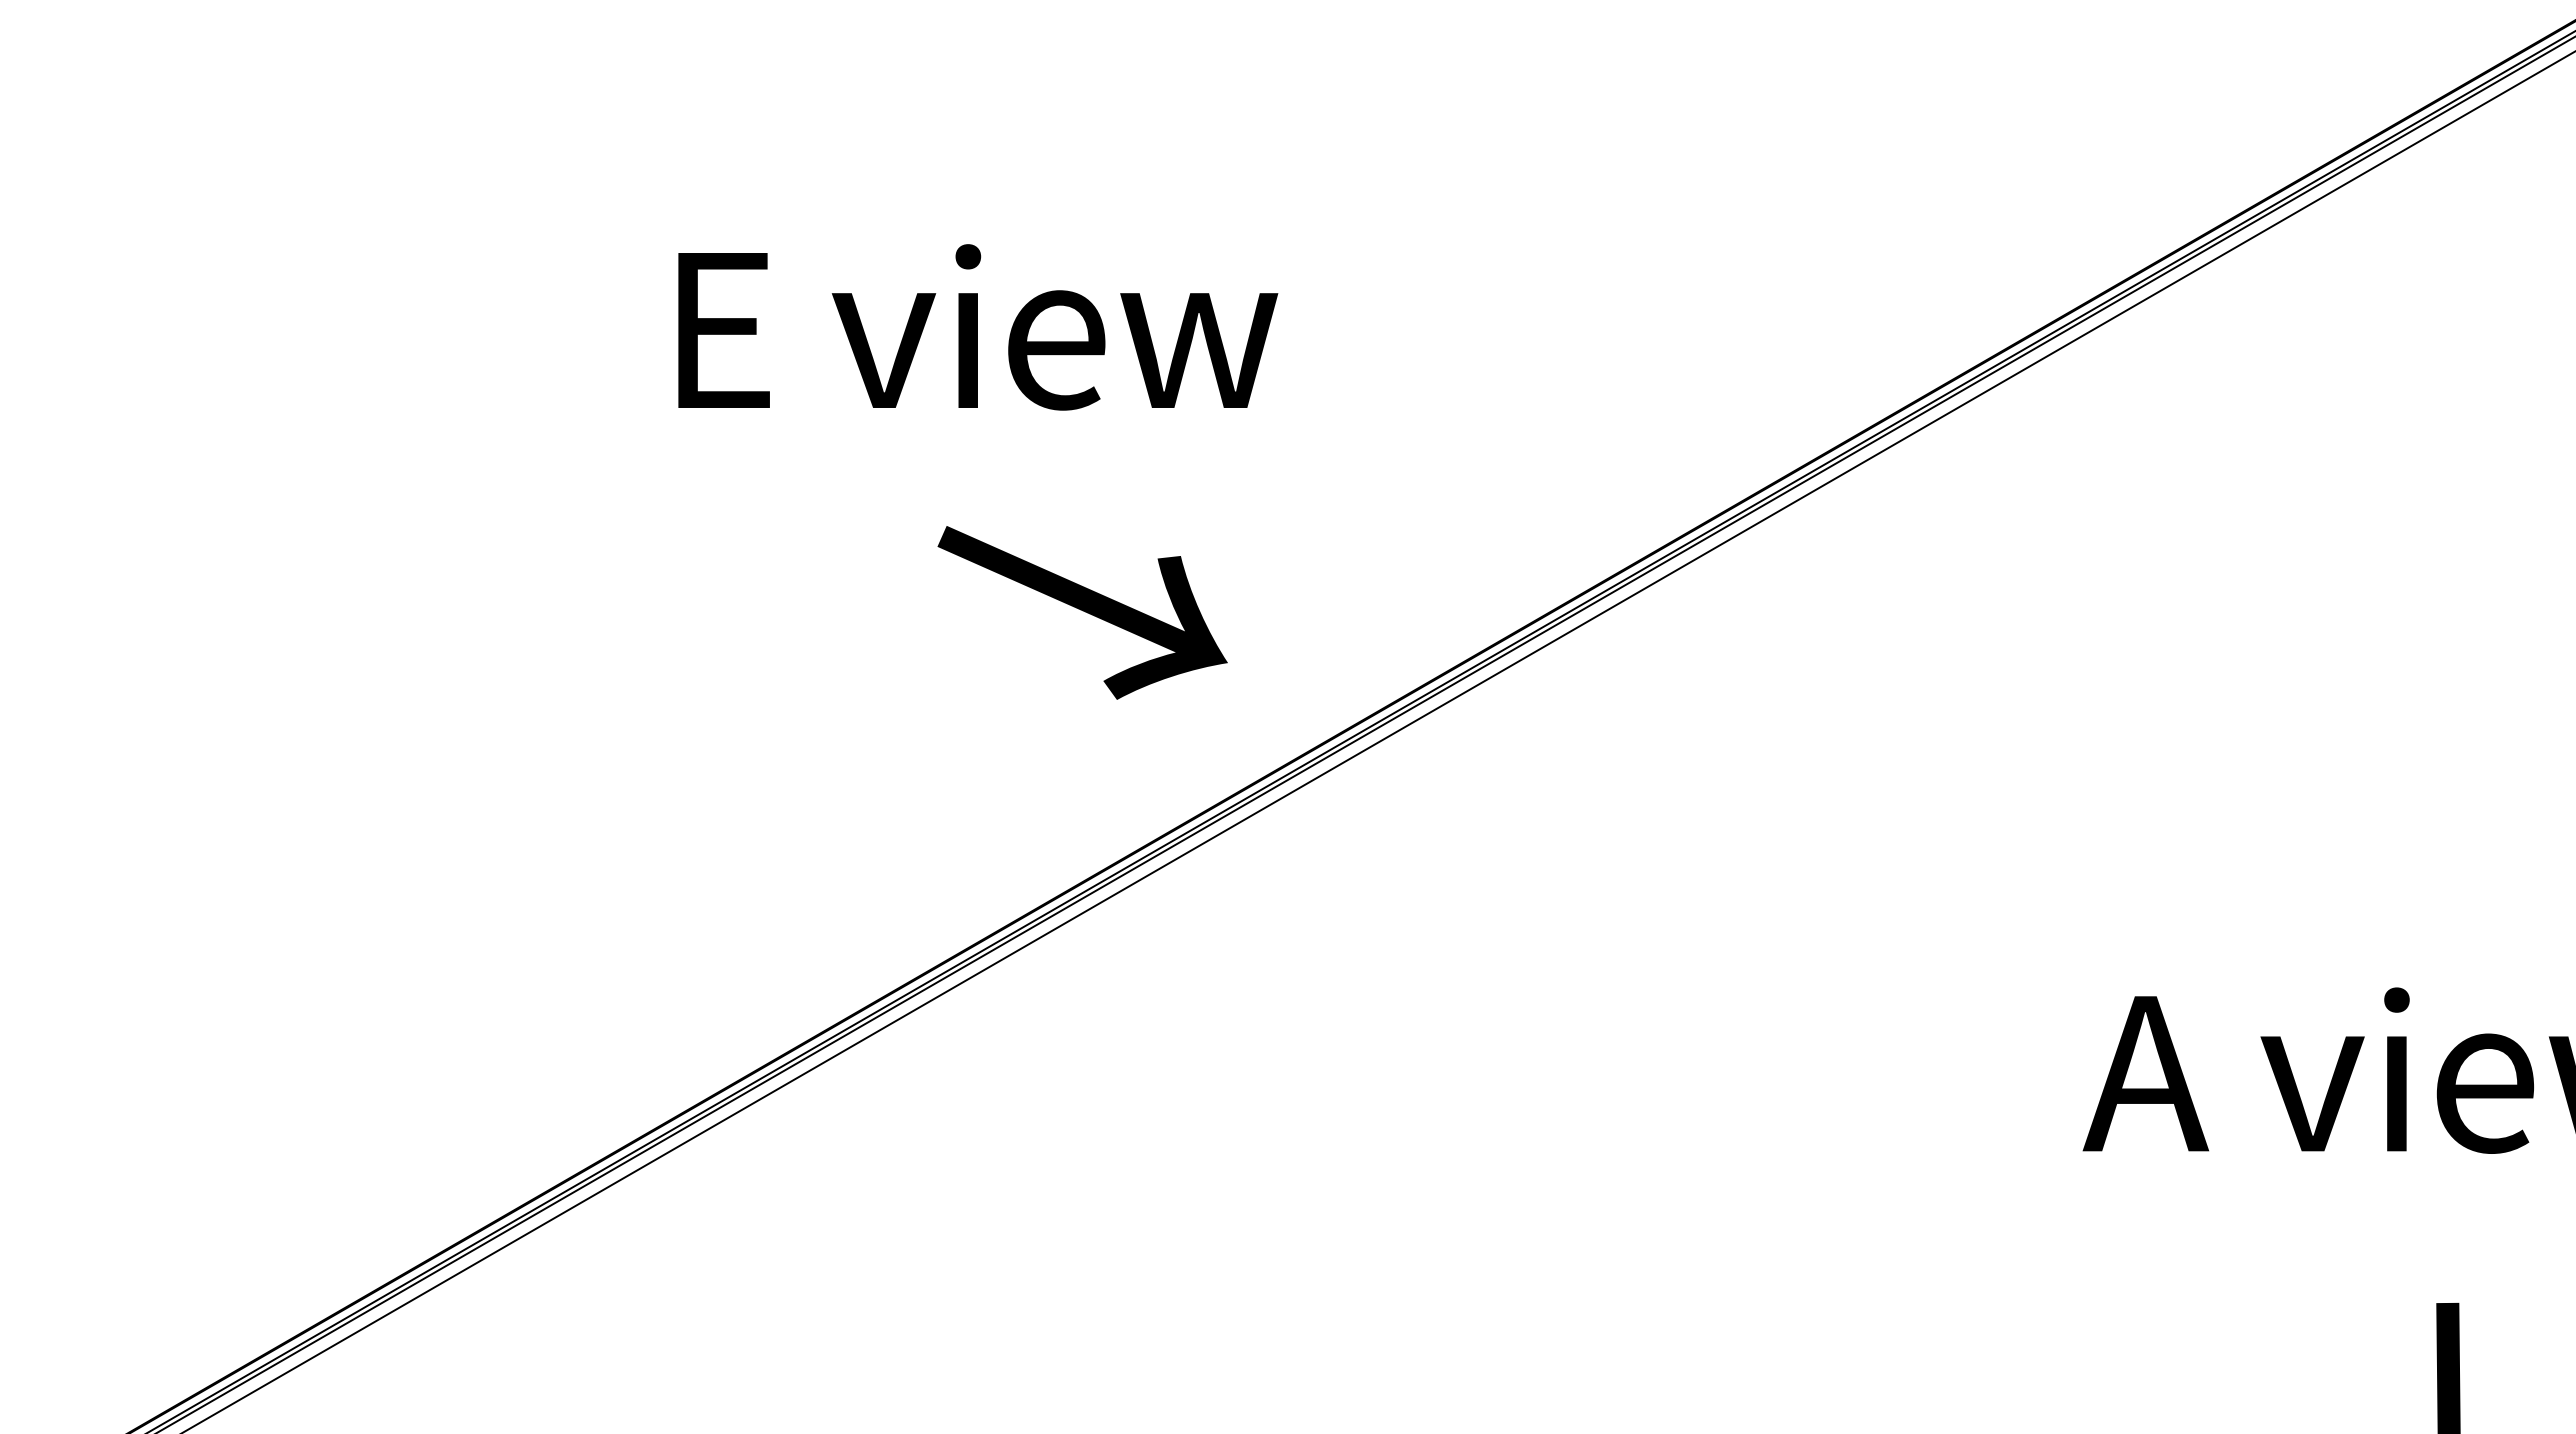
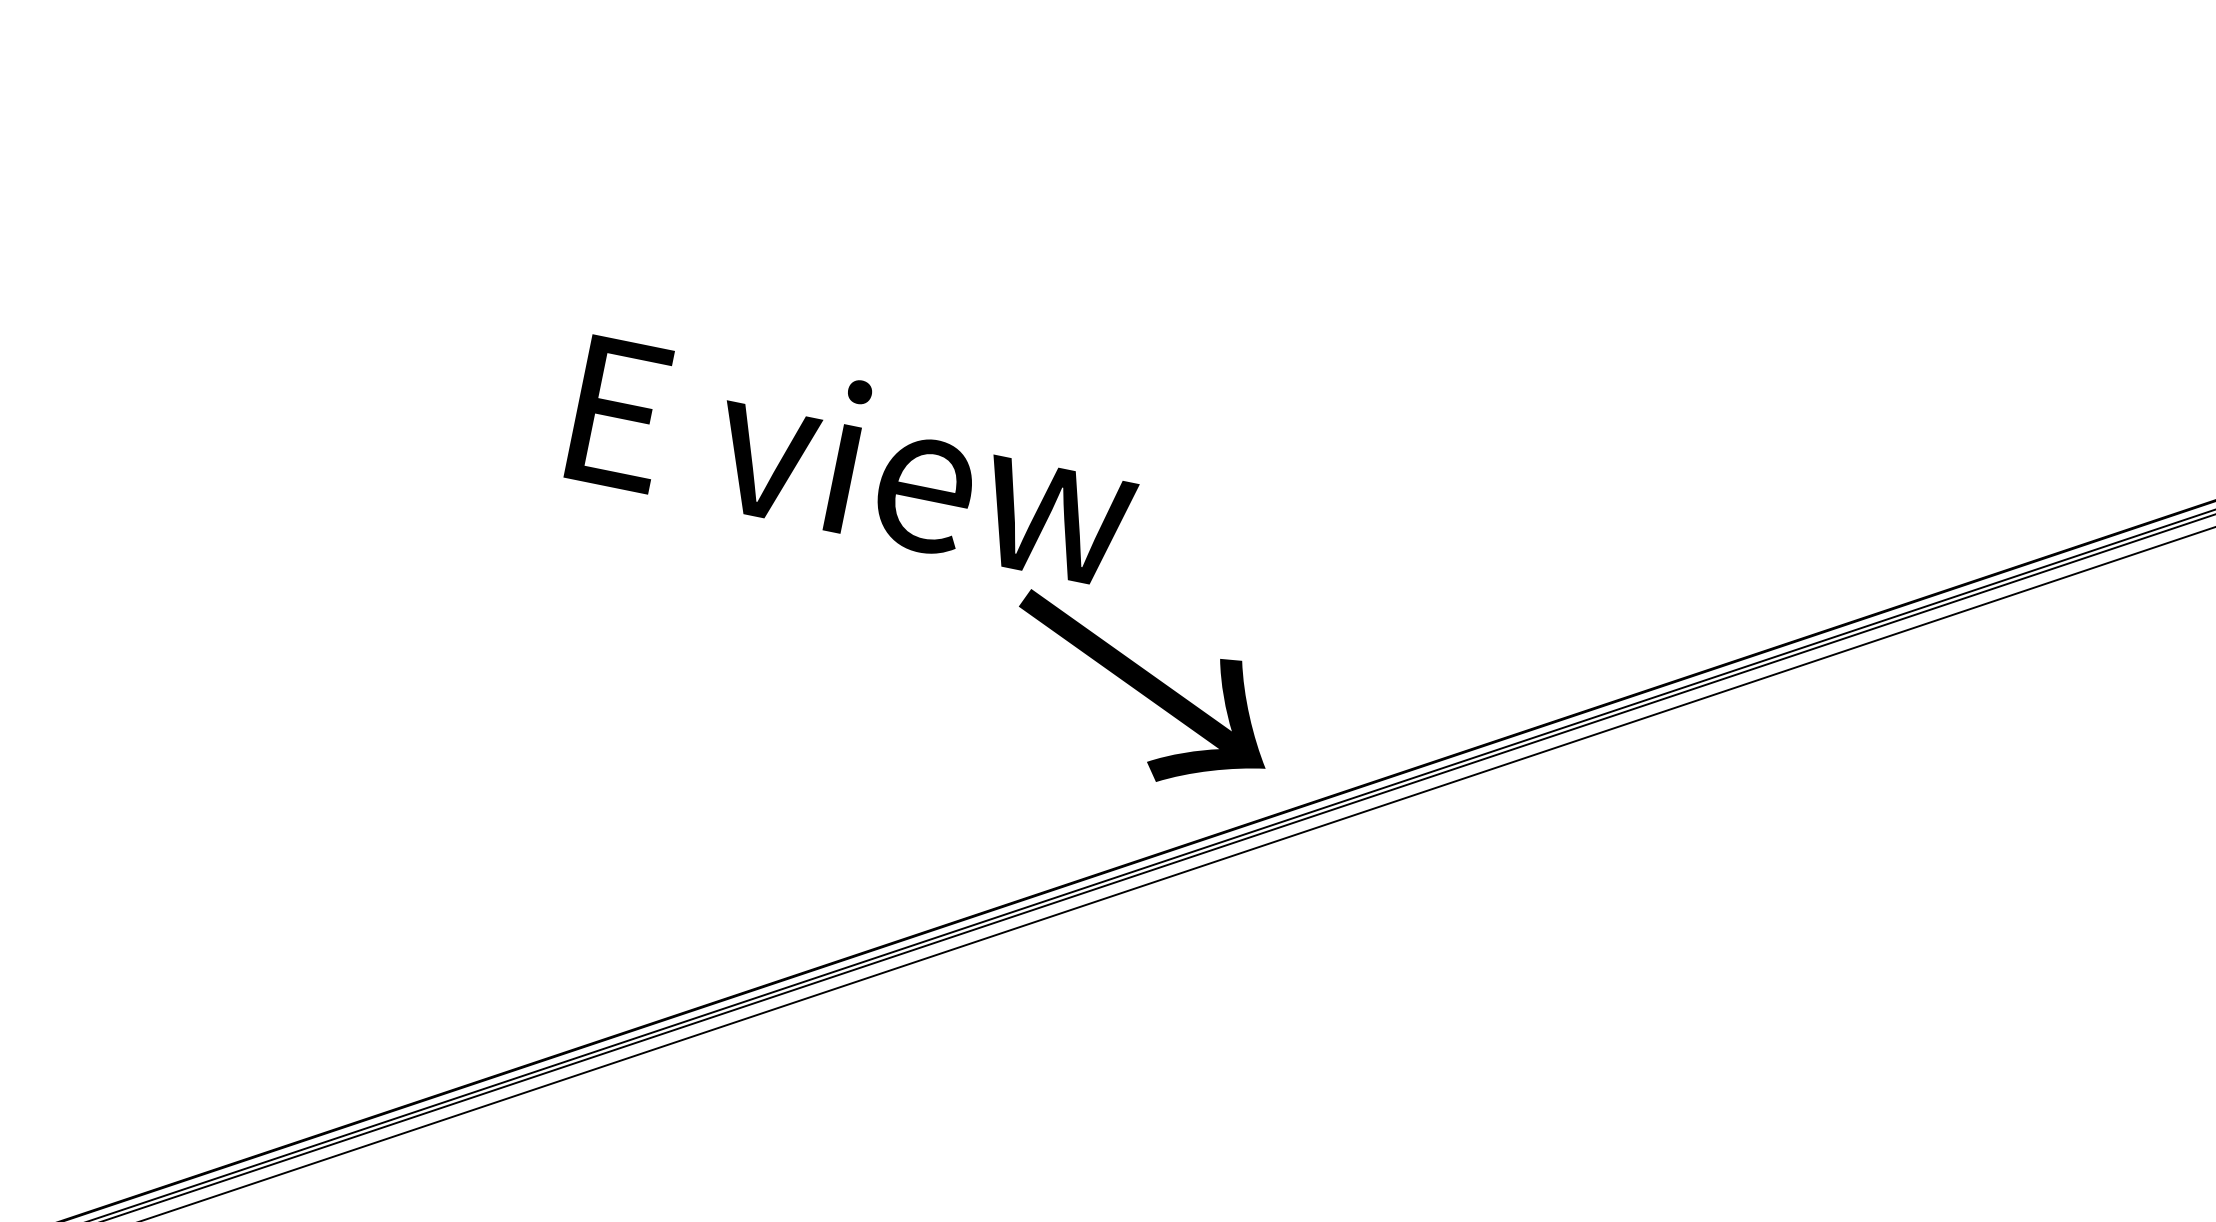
text: (978, 327) -> (856, 459), moved
text: (1082, 612) -> (1140, 694), moved

